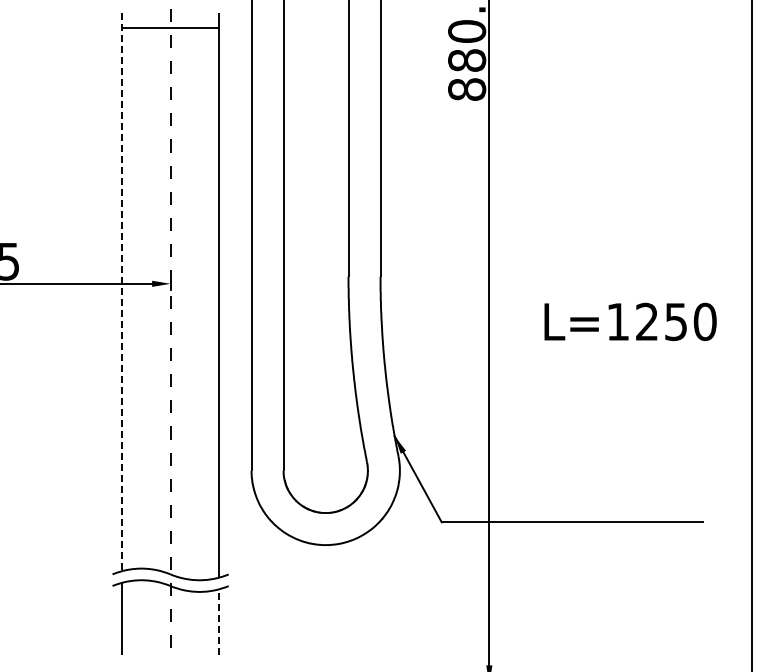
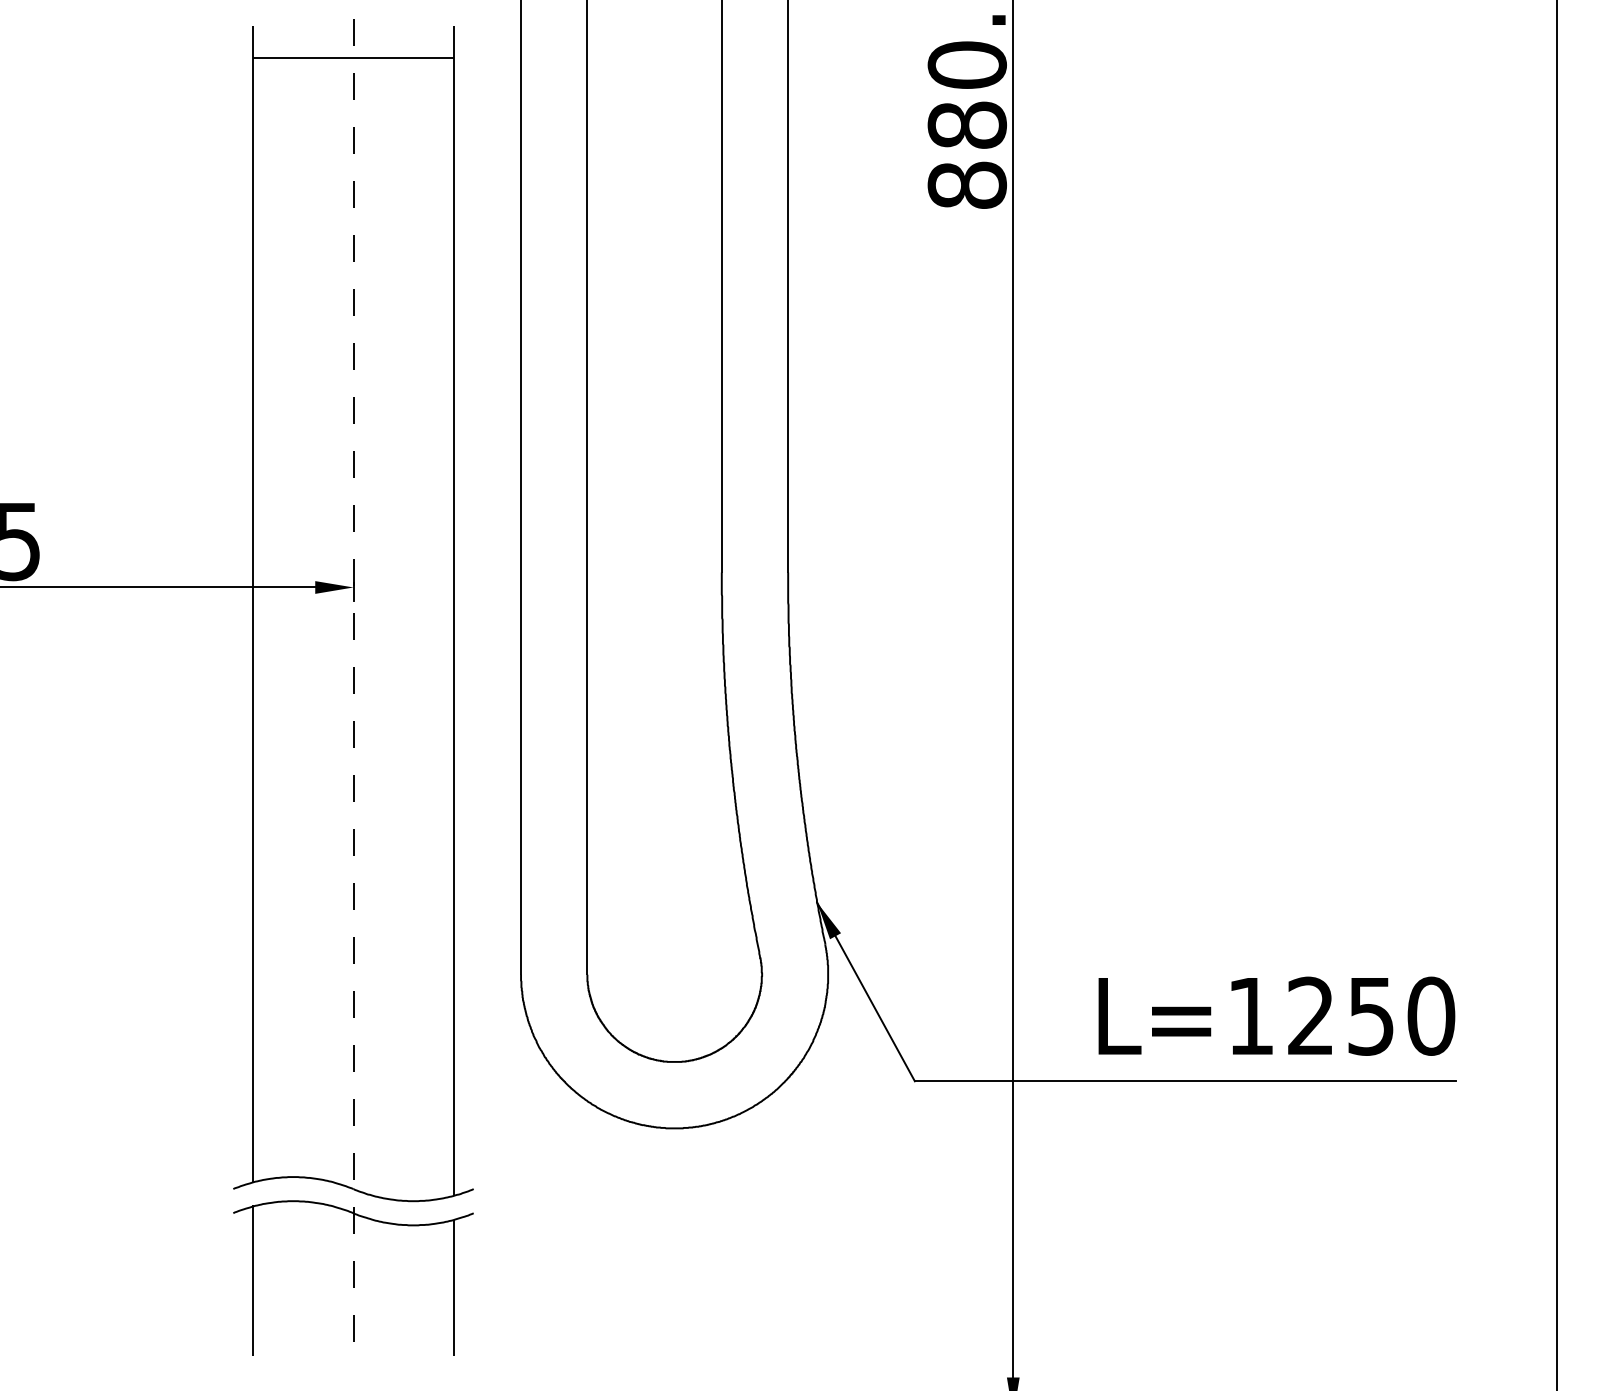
line: (122, 292) -> (253, 605), dashed -> solid
text: (630, 321) -> (1276, 1015), moved
line: (219, 622) -> (454, 1288), dashed -> solid

